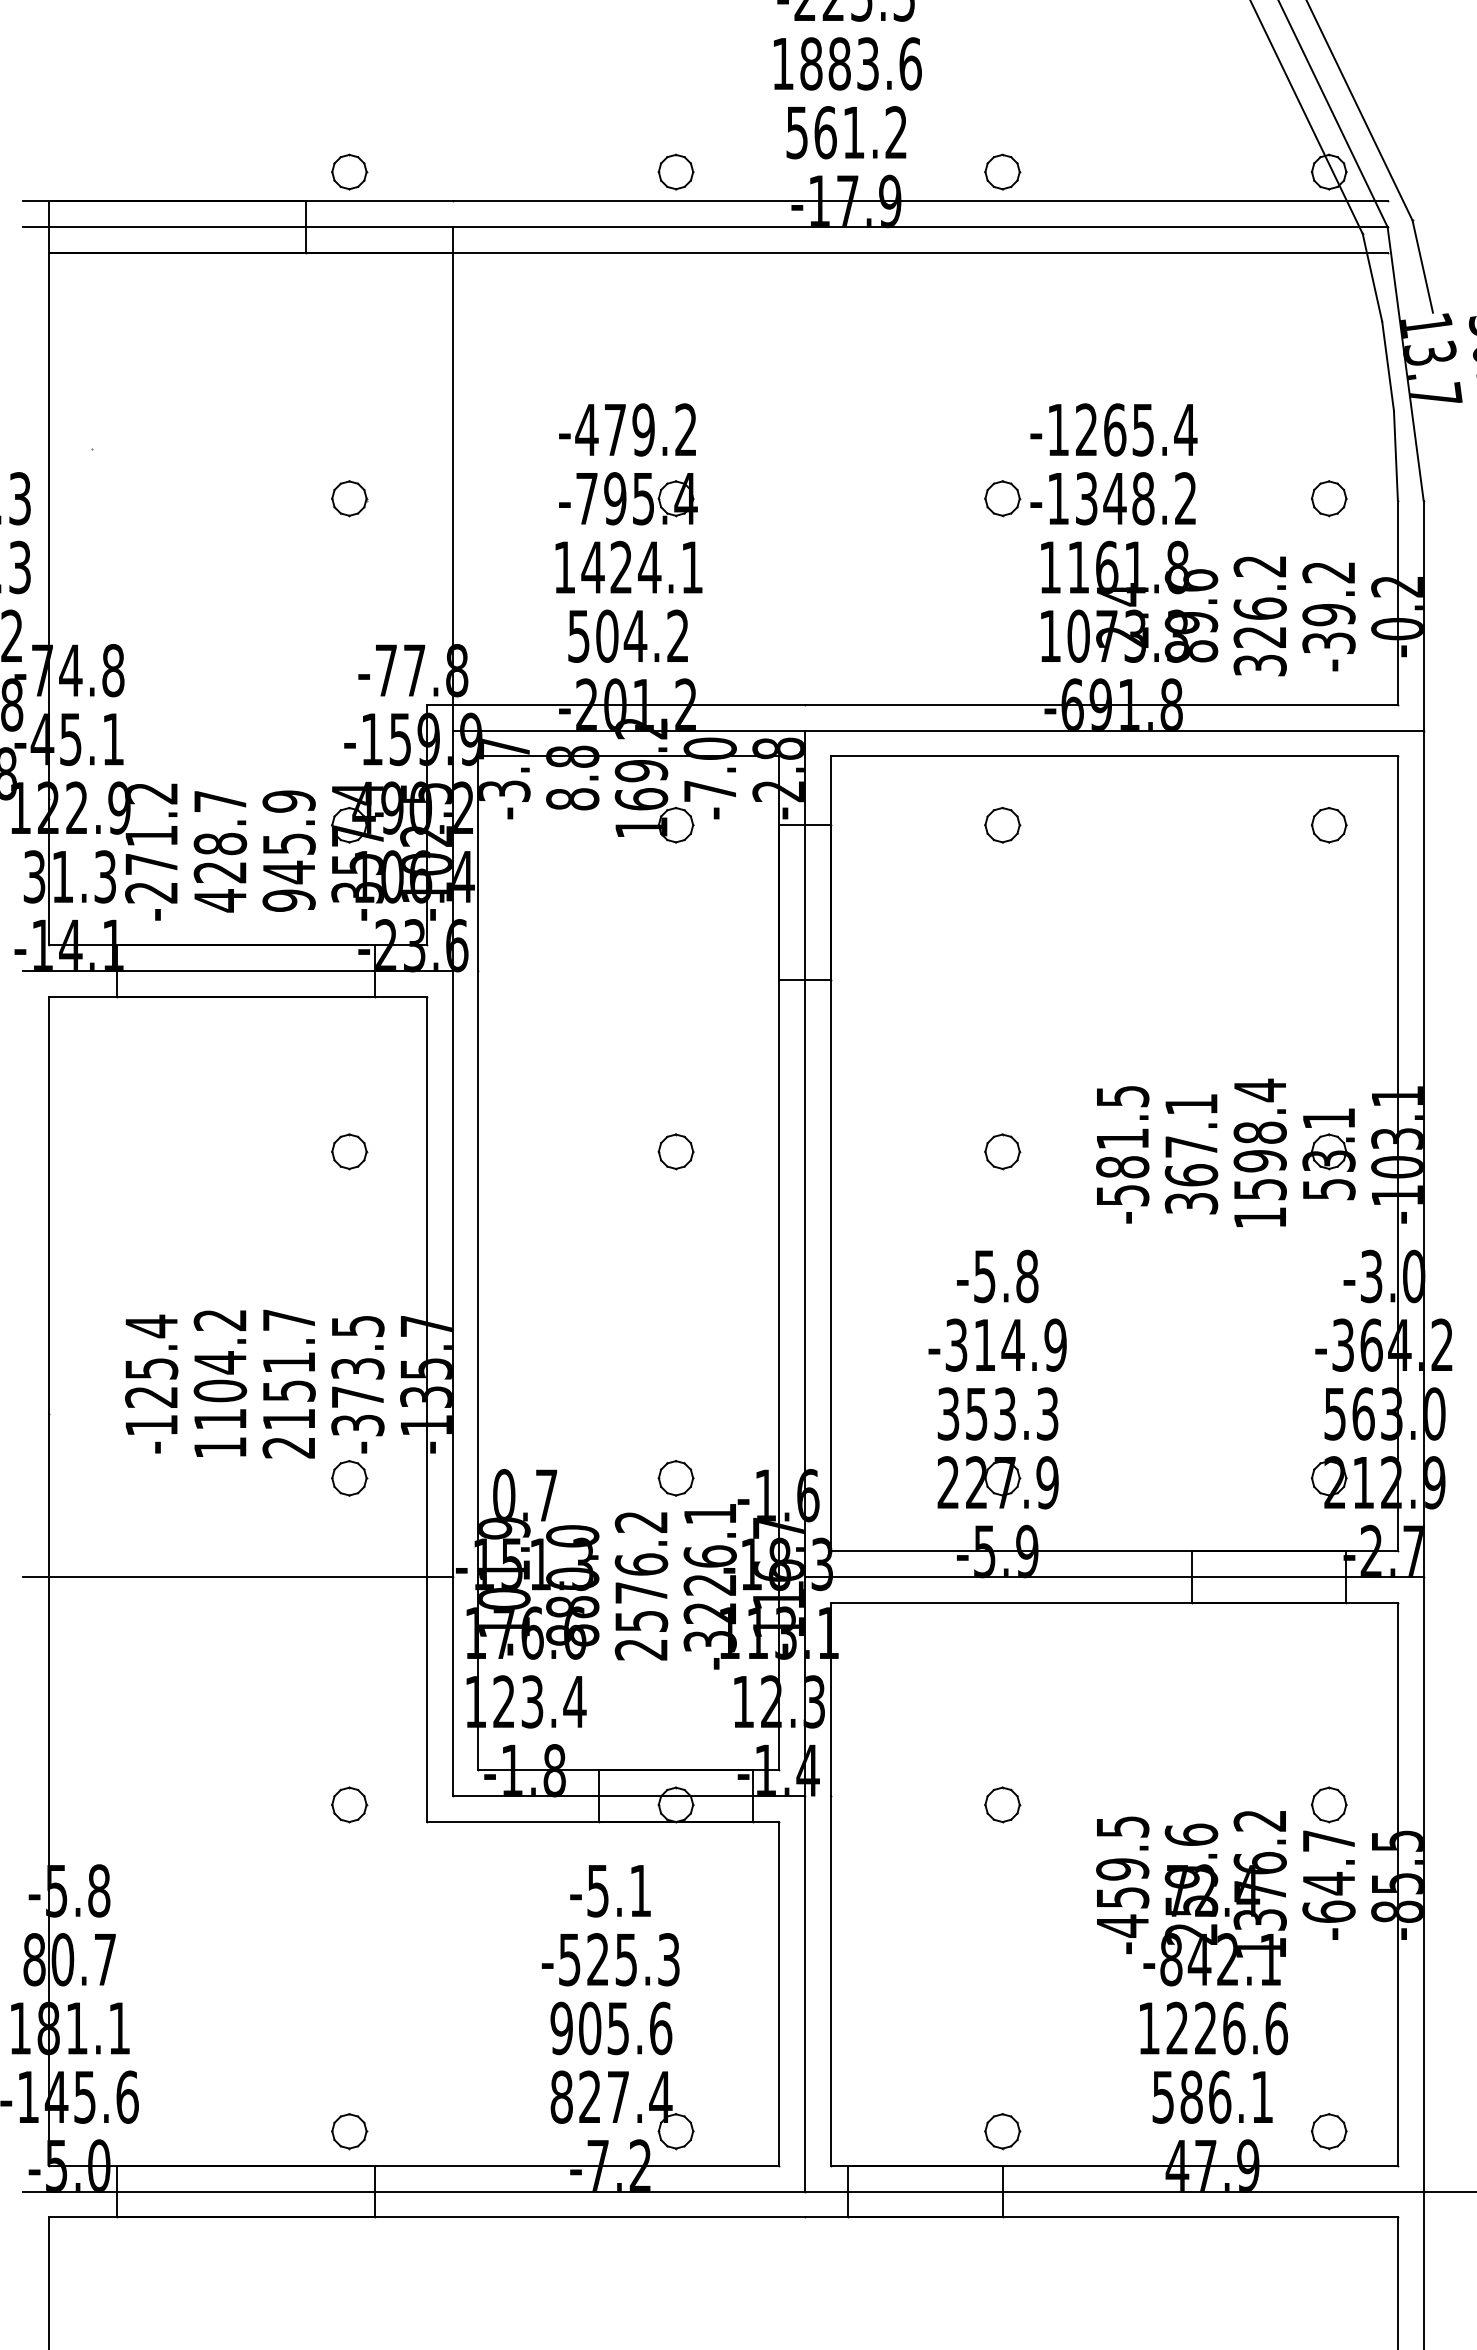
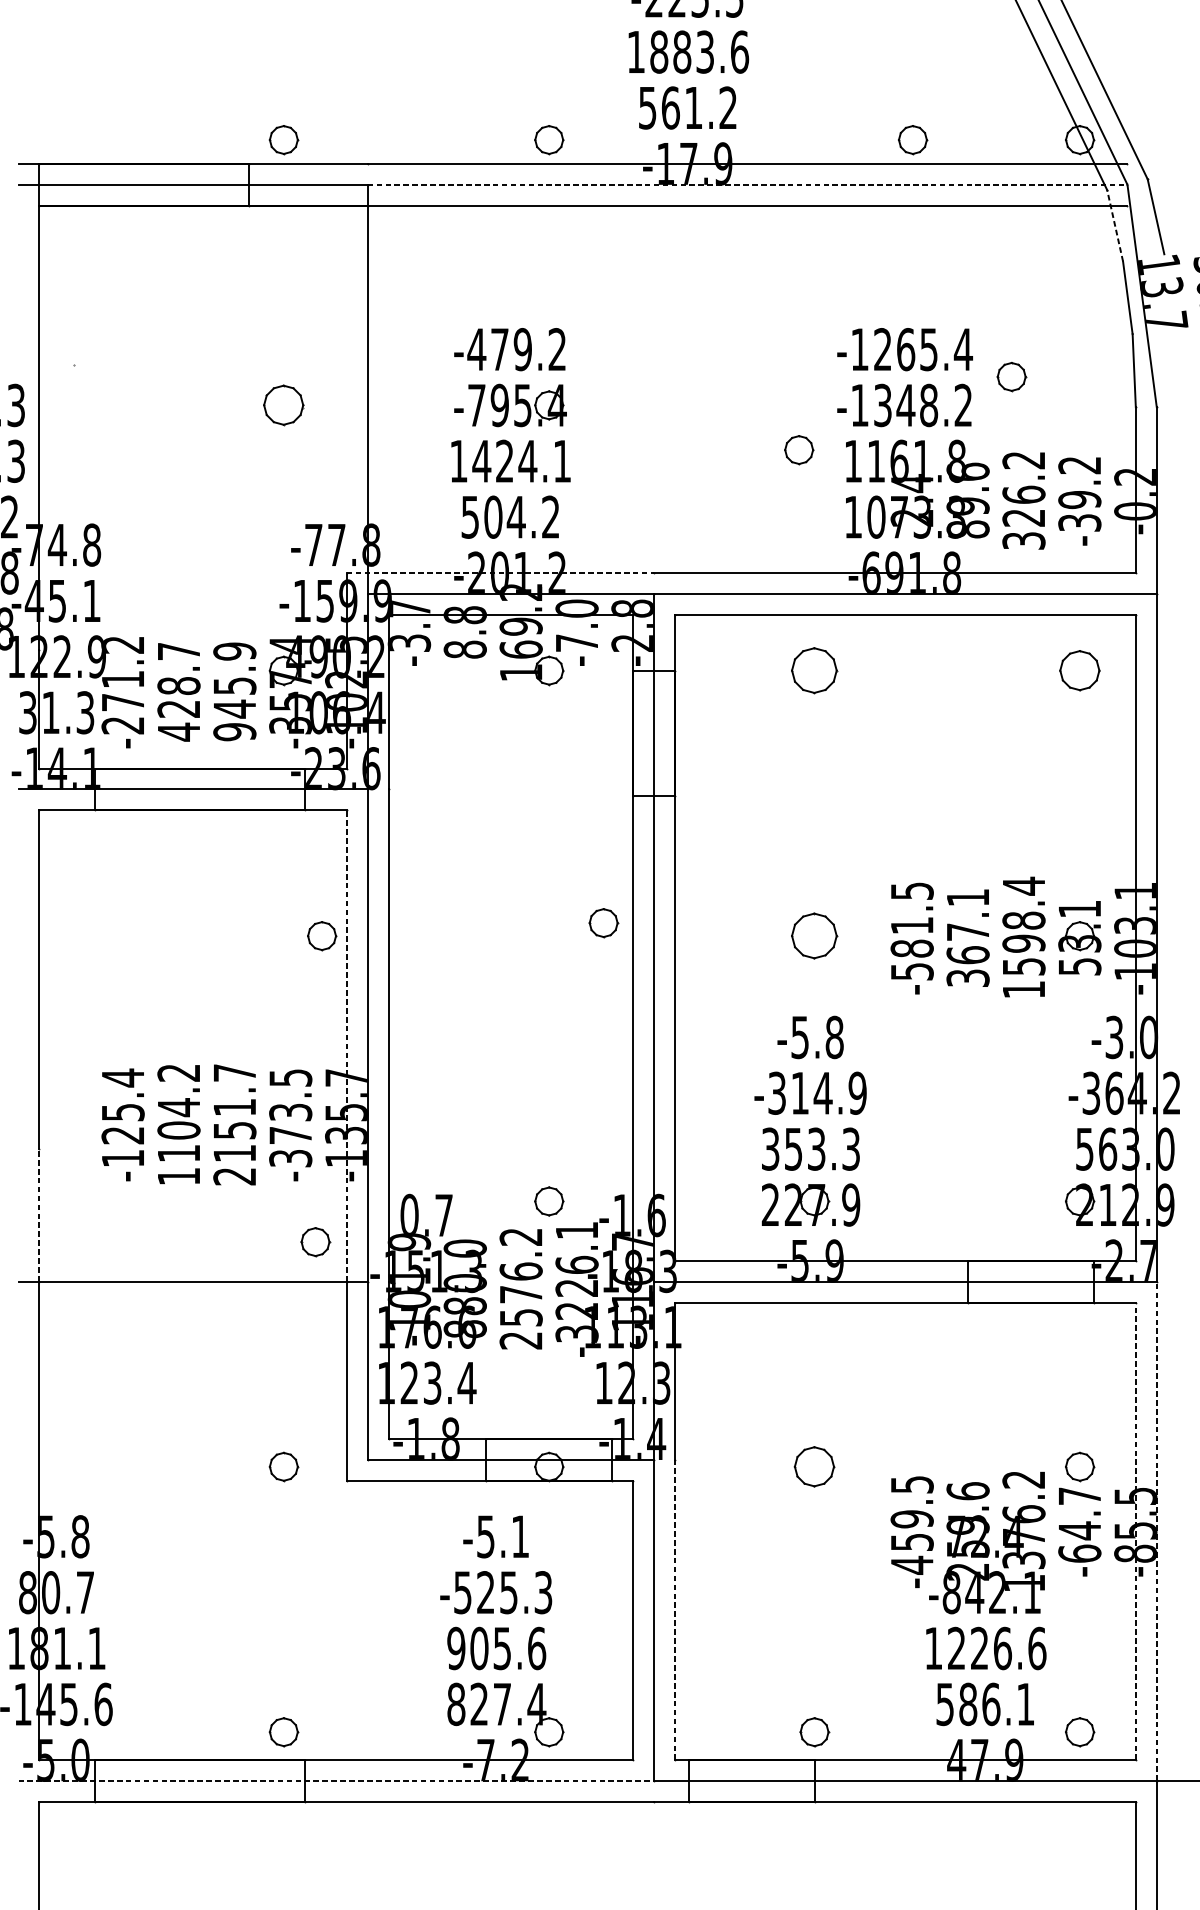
part: (1002, 171) -> (912, 139), moved
line: (920, 227) -> (747, 185), solid -> dashed
line: (1372, 277) -> (1115, 225), solid -> dashed
part: (349, 498) -> (283, 405), size x1.4
part: (1002, 498) -> (799, 449), moved
part: (1329, 498) -> (1011, 376), moved
line: (616, 704) -> (500, 572), solid -> dashed
part: (1002, 825) -> (814, 670), size x1.6
part: (1329, 825) -> (1080, 670), size x1.4
part: (349, 1151) -> (322, 935), moved
part: (675, 1151) -> (603, 922), moved
part: (1002, 1151) -> (814, 935), size x1.6
line: (426, 1286) -> (346, 1045), solid -> dashed
part: (349, 1478) -> (315, 1242), moved
line: (48, 1495) -> (39, 1215), solid -> dashed
part: (1002, 1804) -> (814, 1466), size x1.4
line: (1397, 1883) -> (1135, 1530), solid -> dashed
line: (1423, 1883) -> (1156, 1530), solid -> dashed
line: (830, 1981) -> (674, 1610), solid -> dashed
line: (414, 2191) -> (336, 1781), solid -> dashed

